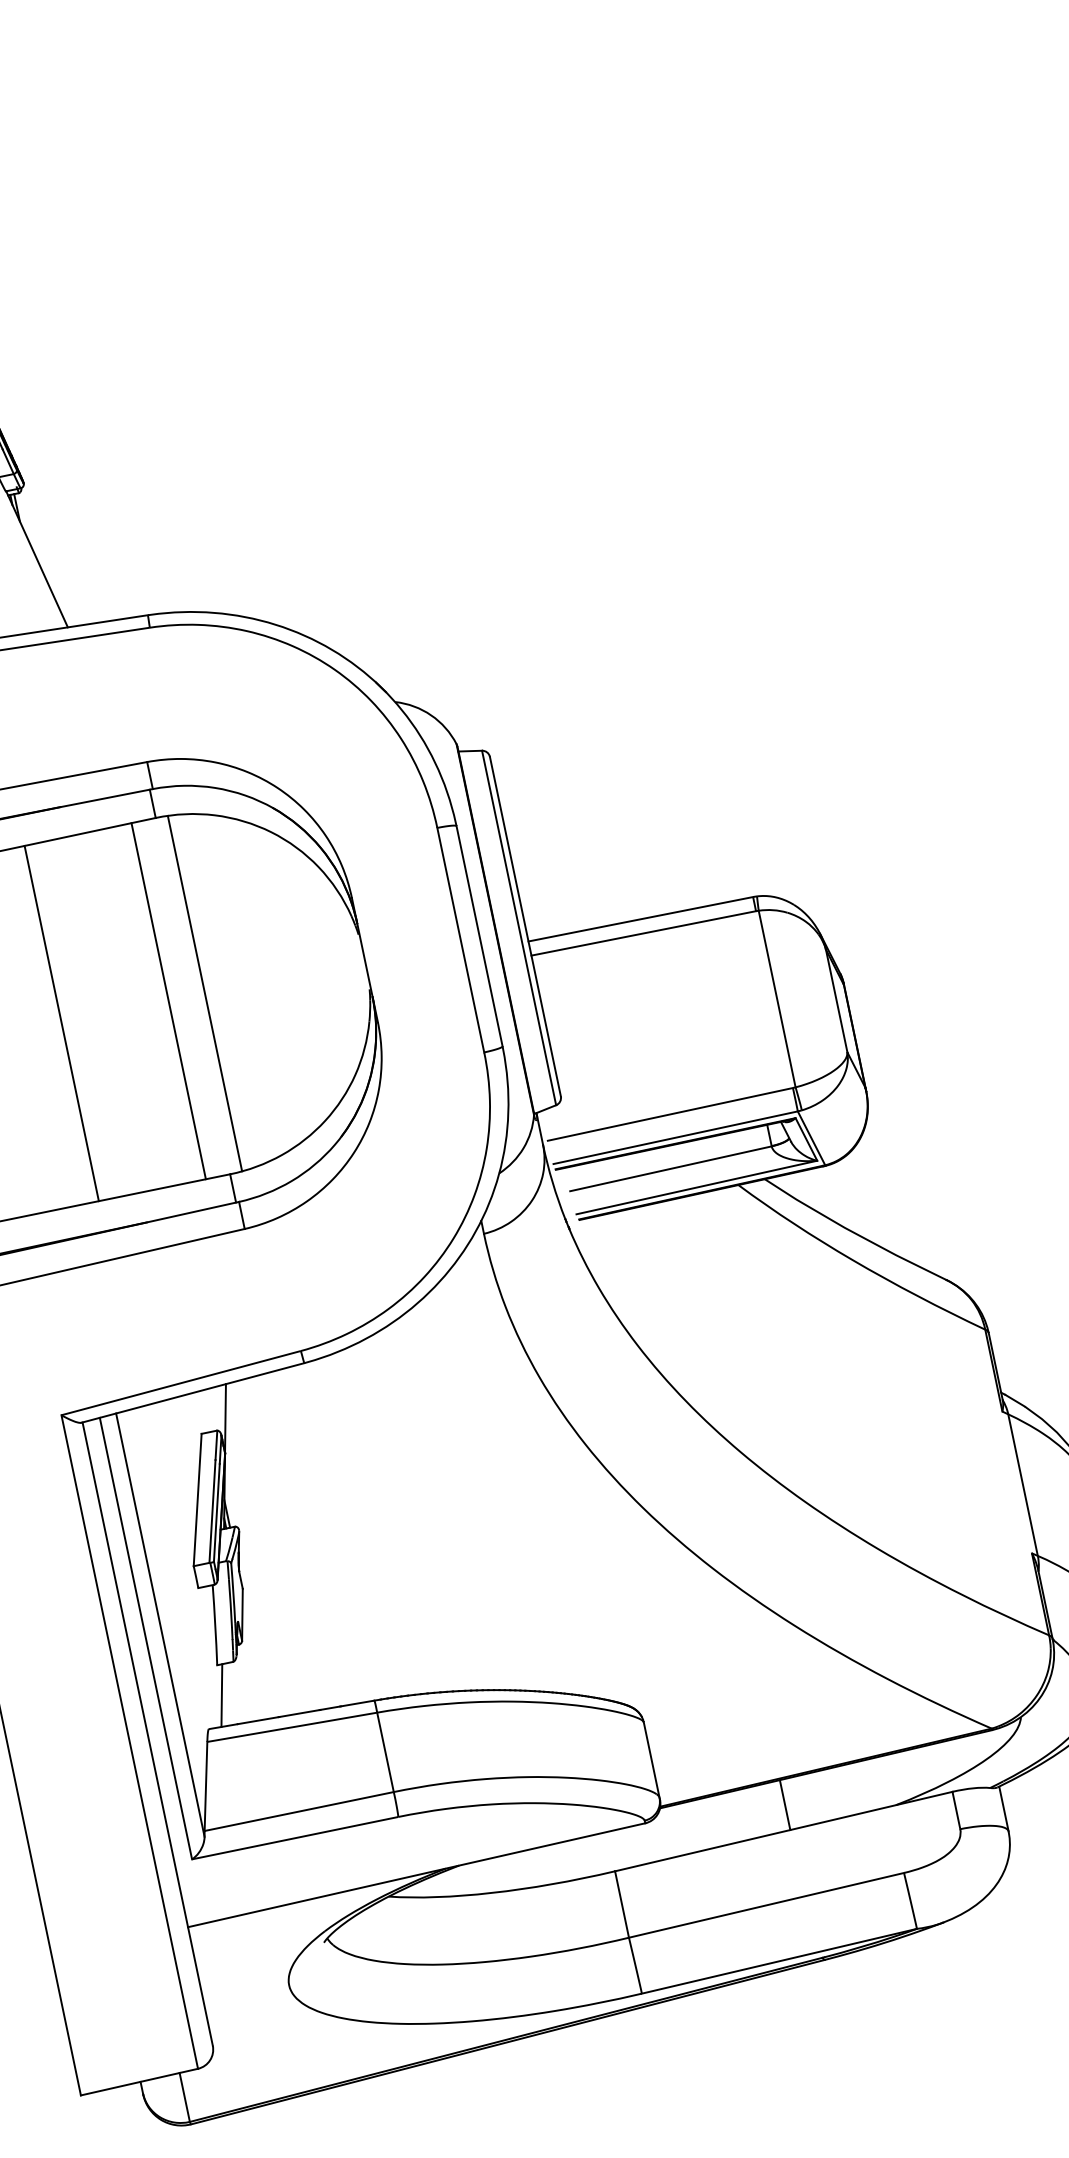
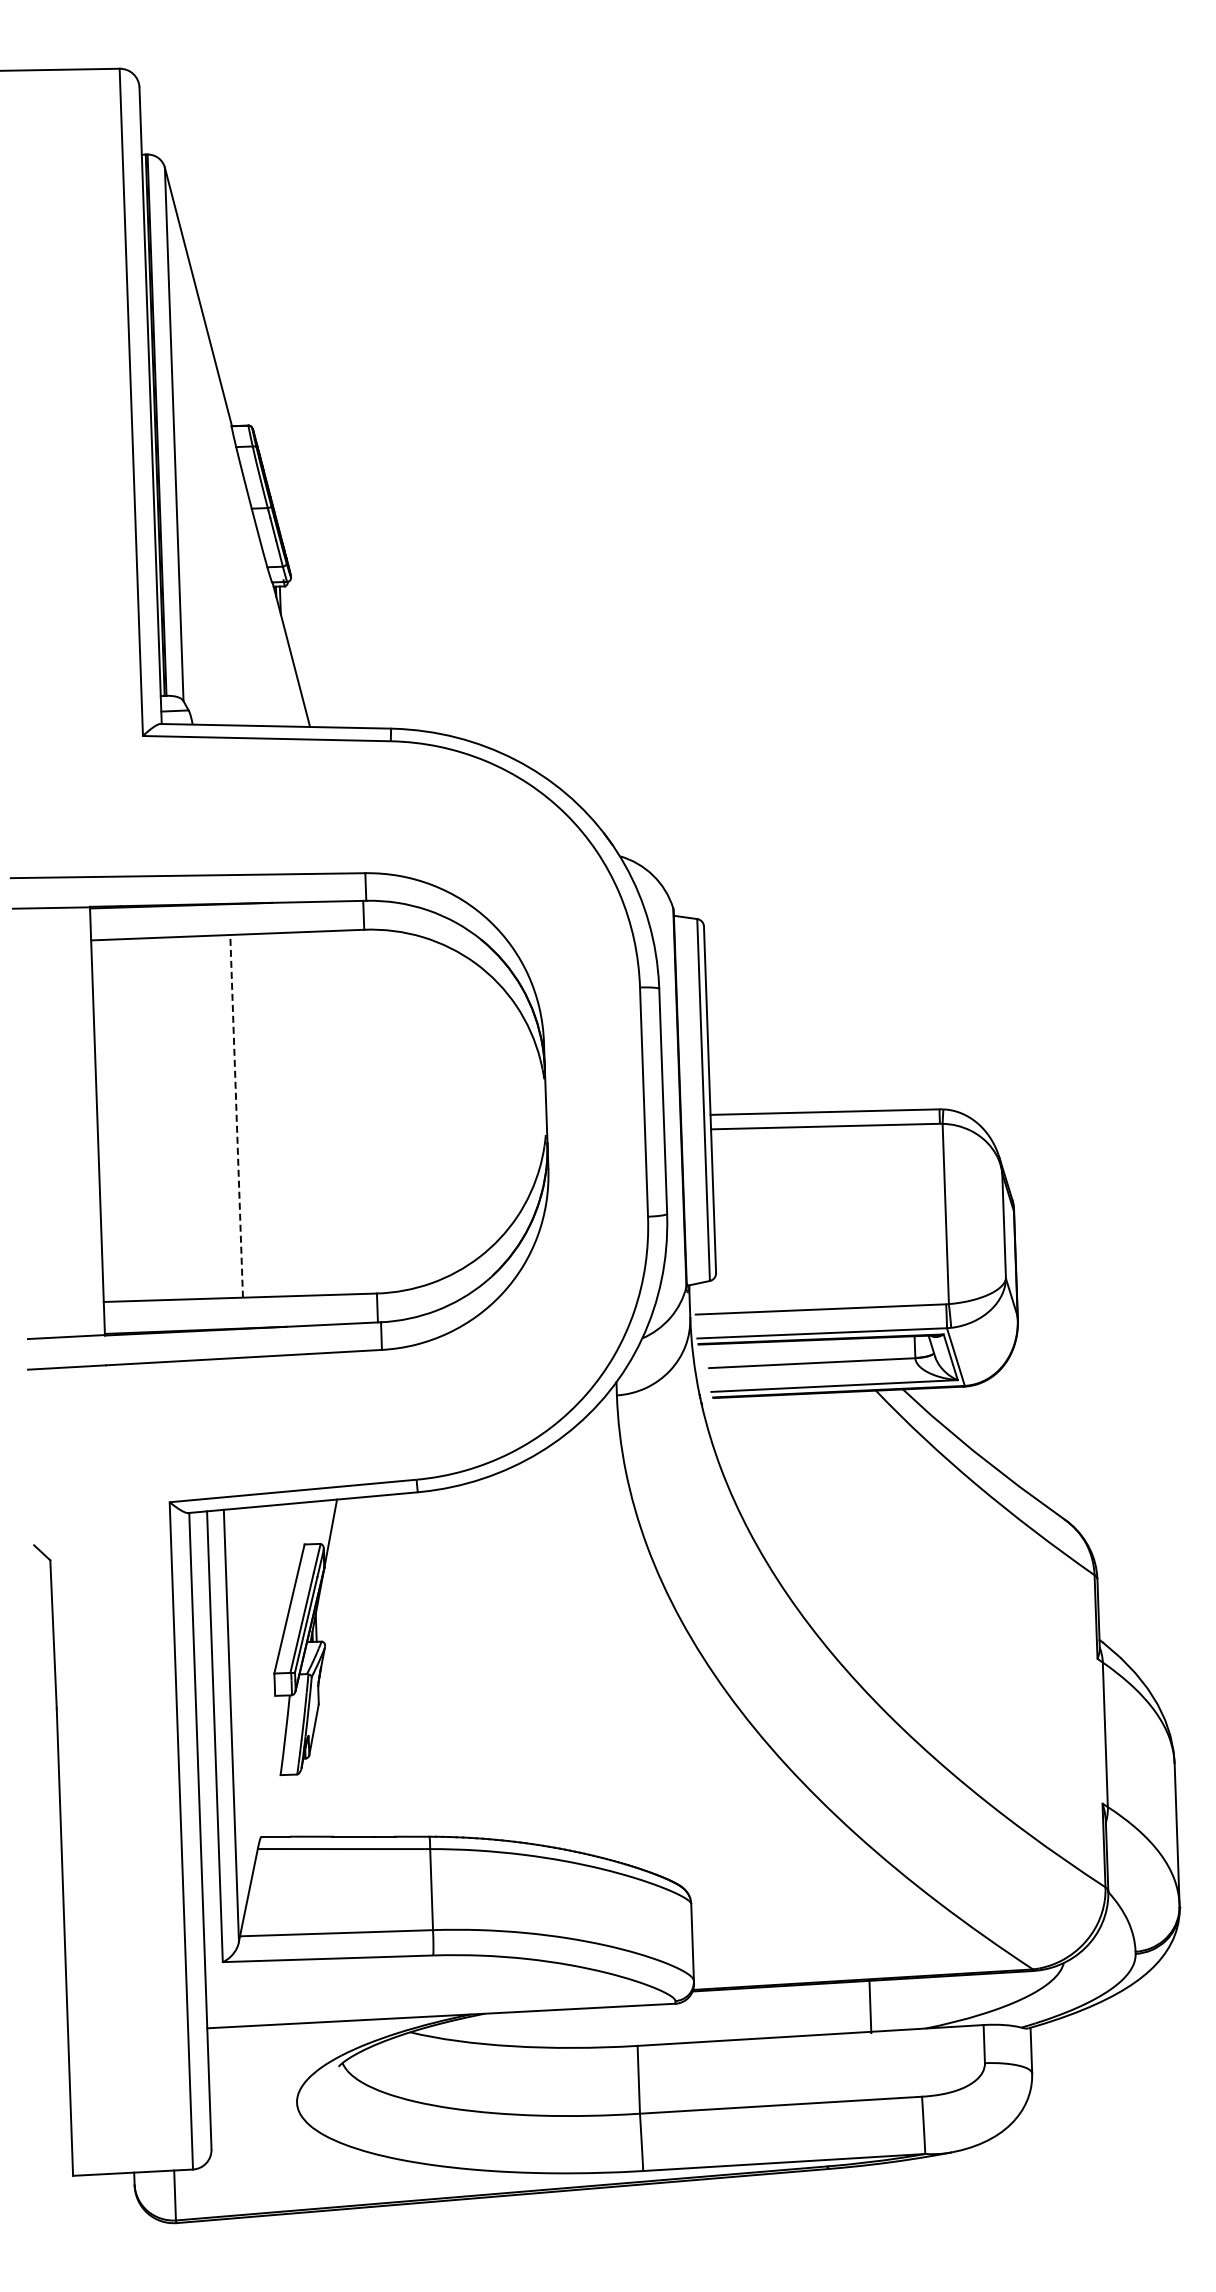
line: (204, 992) -> (382, 1110), removed
line: (168, 1001) -> (345, 1112), removed
line: (61, 1022) -> (236, 1115), solid -> dashed
line: (221, 1695) -> (279, 1805), removed
line: (785, 1804) -> (870, 2007), moved

